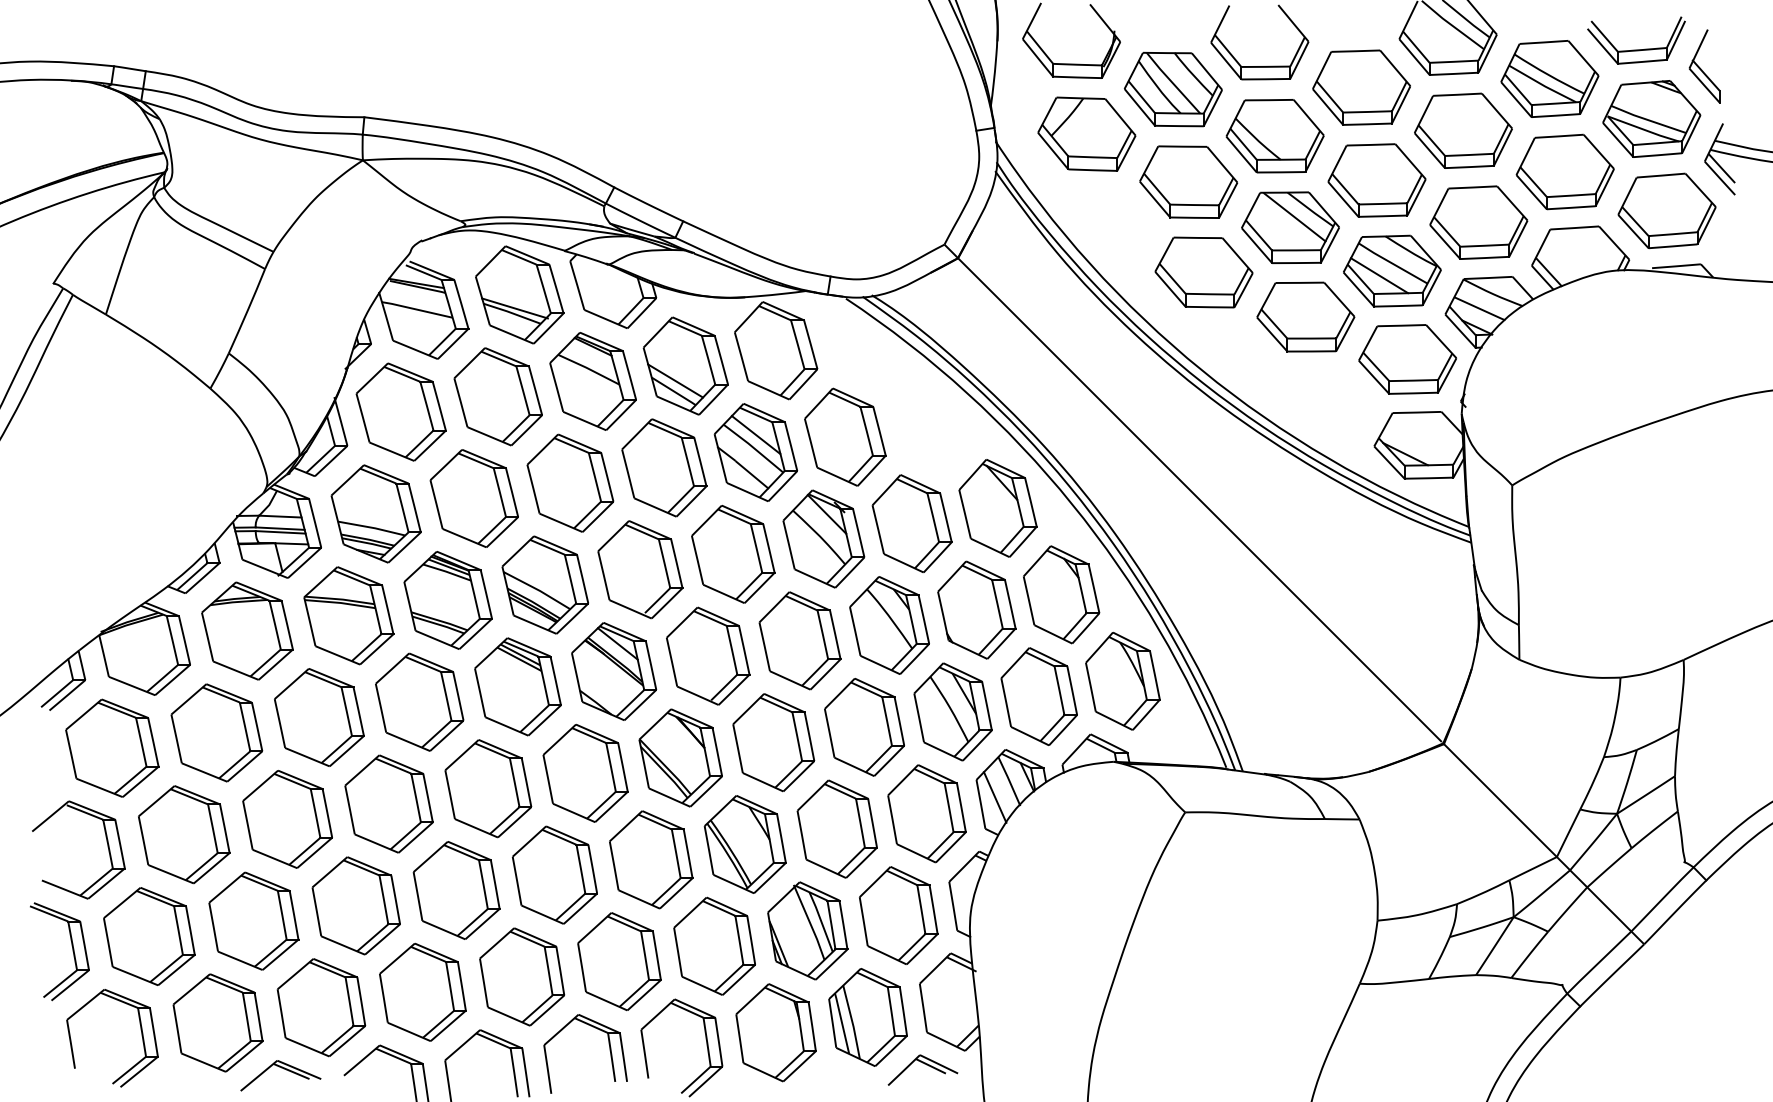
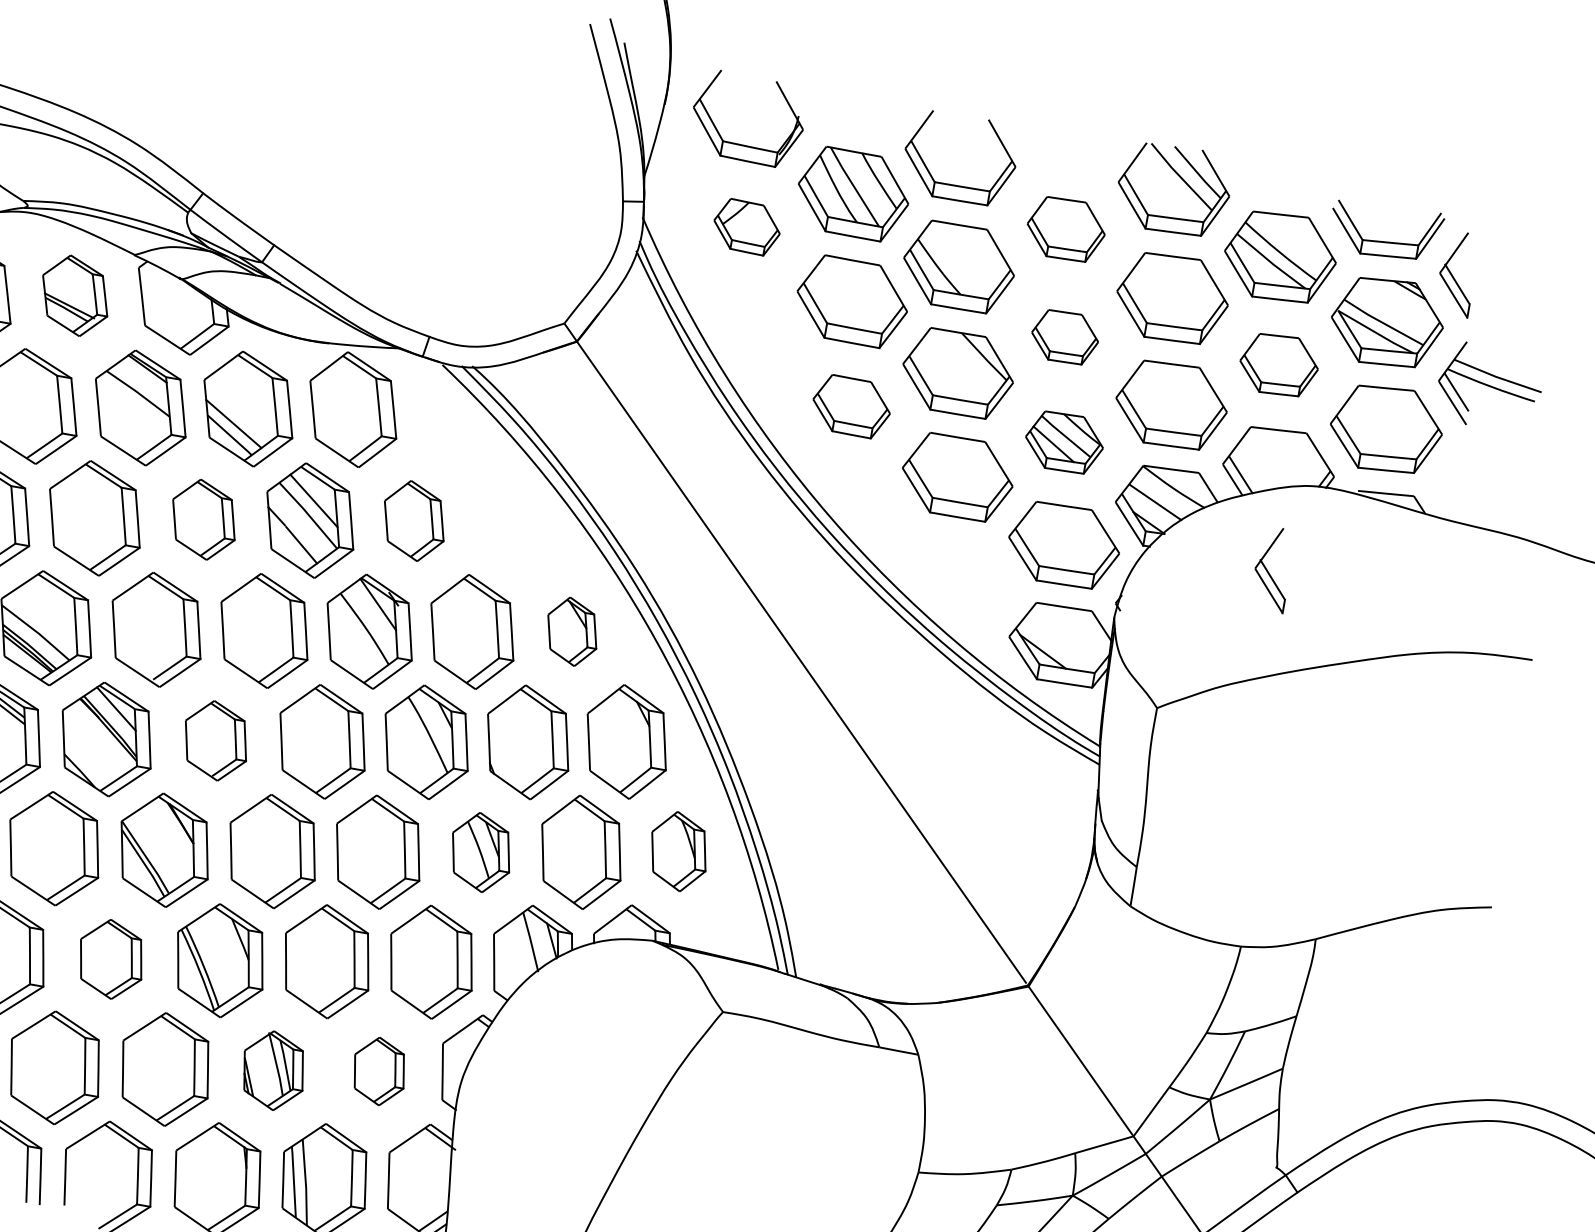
part: (1361, 87) -> (1066, 229), size x0.7
part: (1086, 133) -> (746, 226), size x0.6
part: (1564, 171) -> (1278, 364), size x0.7
part: (1376, 180) -> (1064, 337), size x0.6
line: (1294, 217) -> (964, 362), removed
part: (1392, 270) -> (1064, 441), size x0.7
part: (1203, 272) -> (851, 406), size x0.7
part: (519, 294) -> (74, 295), size x0.7
part: (1590, 348) -> (1272, 569), added
part: (845, 436) -> (414, 520), size x0.7
part: (664, 467) -> (204, 519), size x0.7
part: (997, 508) -> (571, 631), size x0.6
part: (708, 655) -> (216, 740), size x0.7
part: (1122, 680) -> (678, 850), size x0.7
part: (952, 711) -> (480, 851), size x0.7
line: (994, 797) -> (510, 957), removed
part: (651, 859) -> (111, 959), size x0.7
part: (898, 915) -> (379, 1071), size x0.6
part: (807, 930) -> (273, 1070), size x0.7

